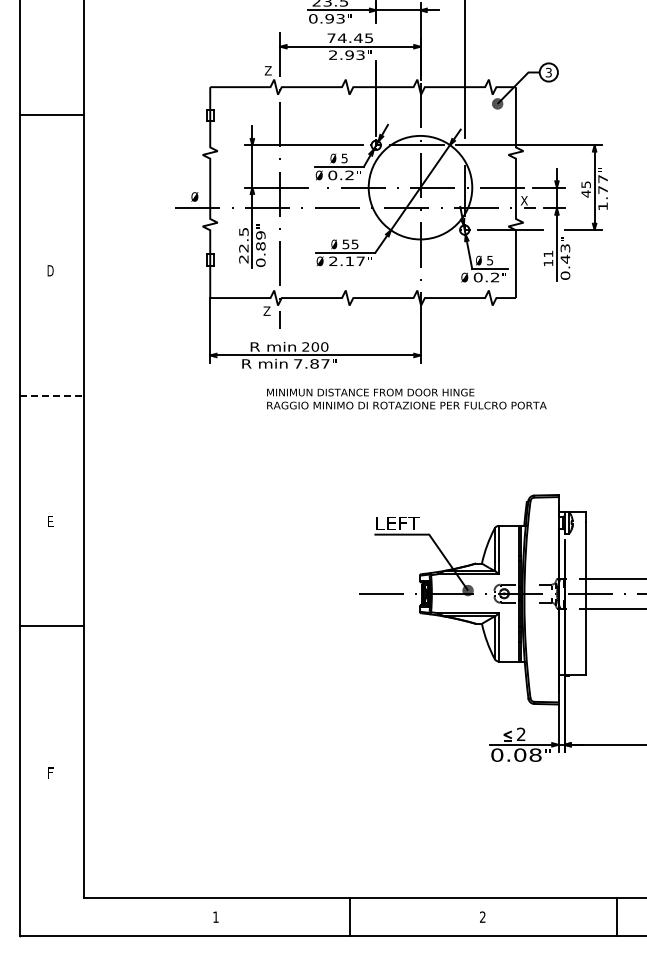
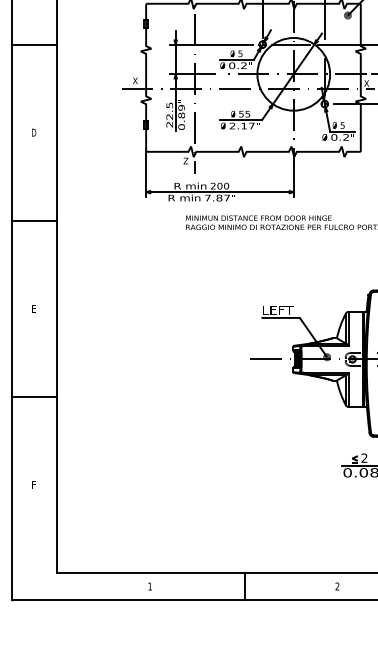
line: (51, 115) -> (34, 44), moved
text: (194, 196) -> (135, 80), Ø -> X
line: (52, 396) -> (35, 220), dashed -> solid
line: (51, 626) -> (34, 397), moved

